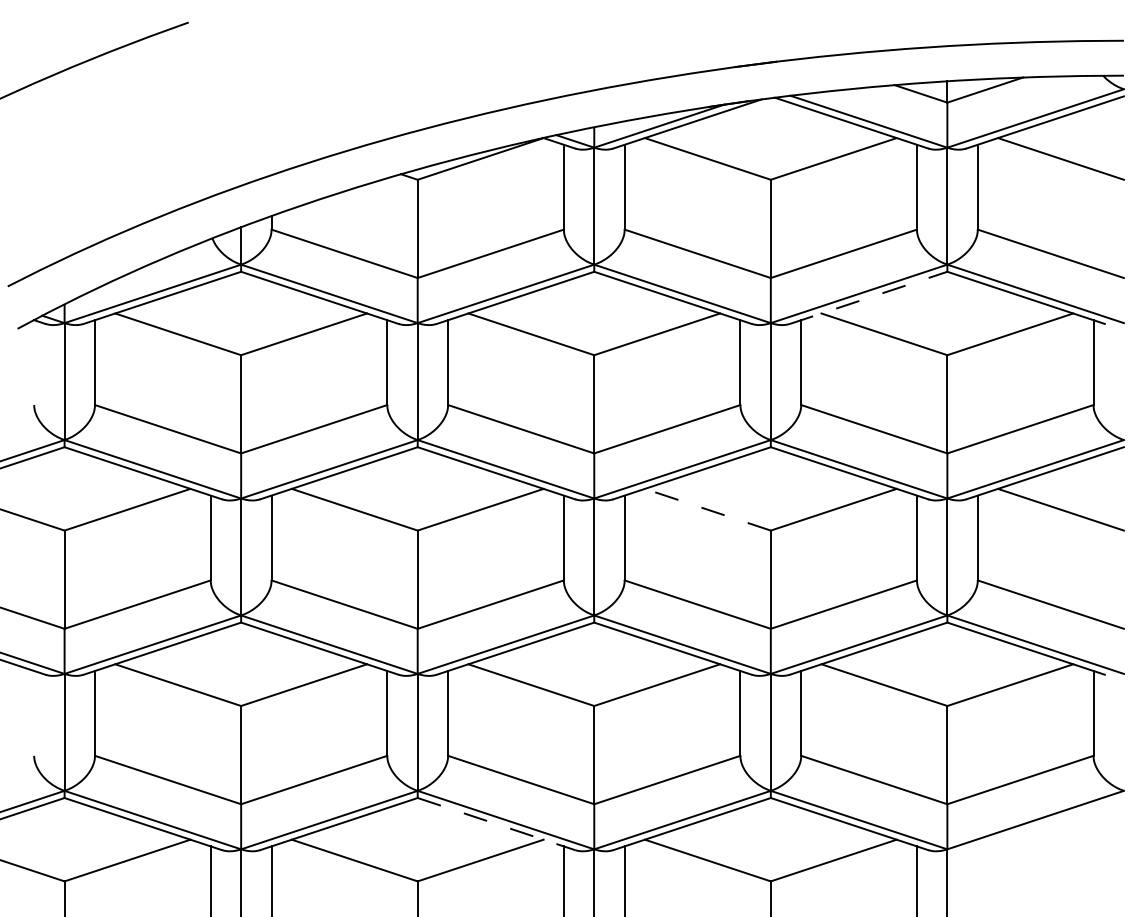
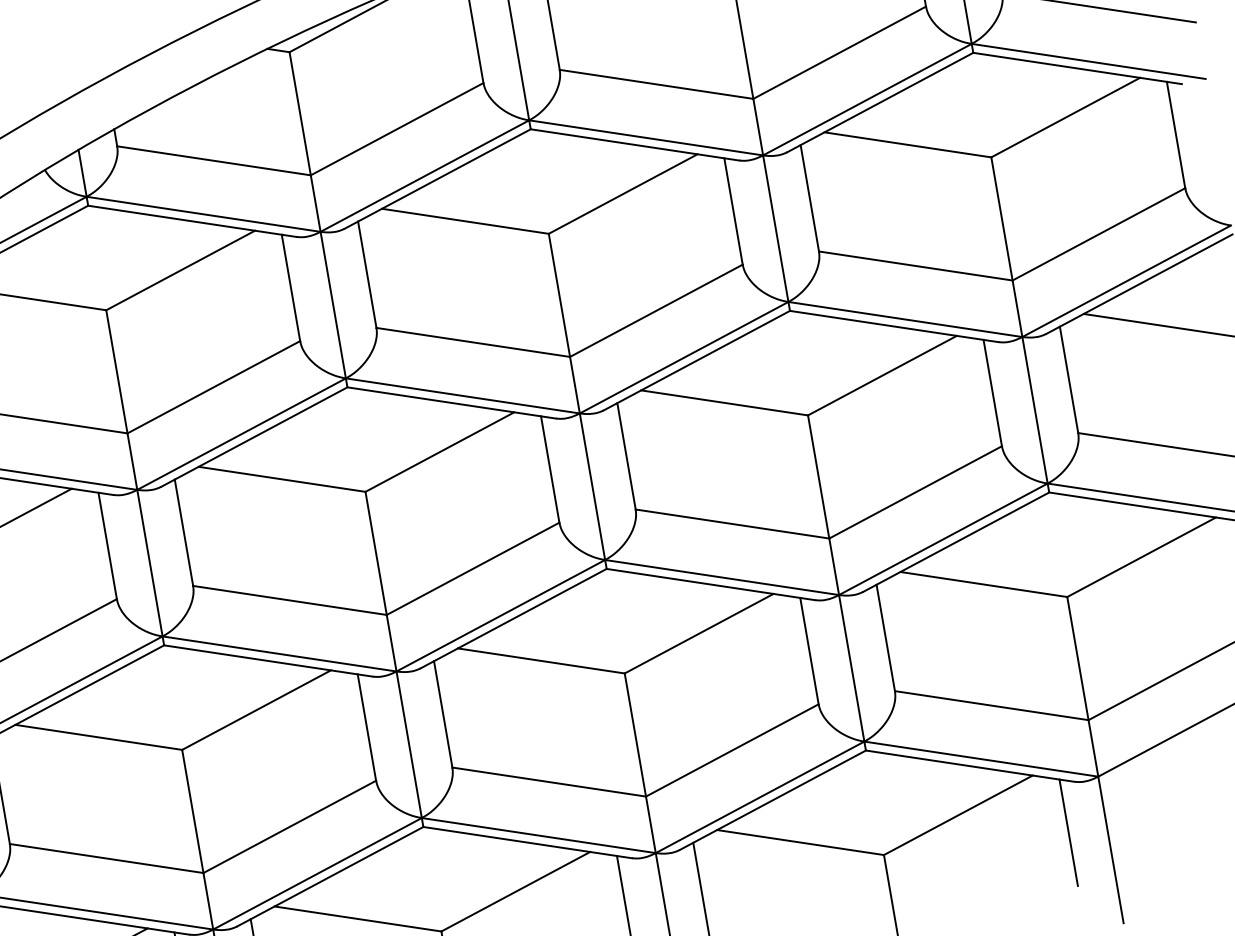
line: (868, 297) -> (879, 102), dashed -> solid
line: (707, 509) -> (724, 402), dashed -> solid
line: (496, 824) -> (527, 843), dashed -> solid

